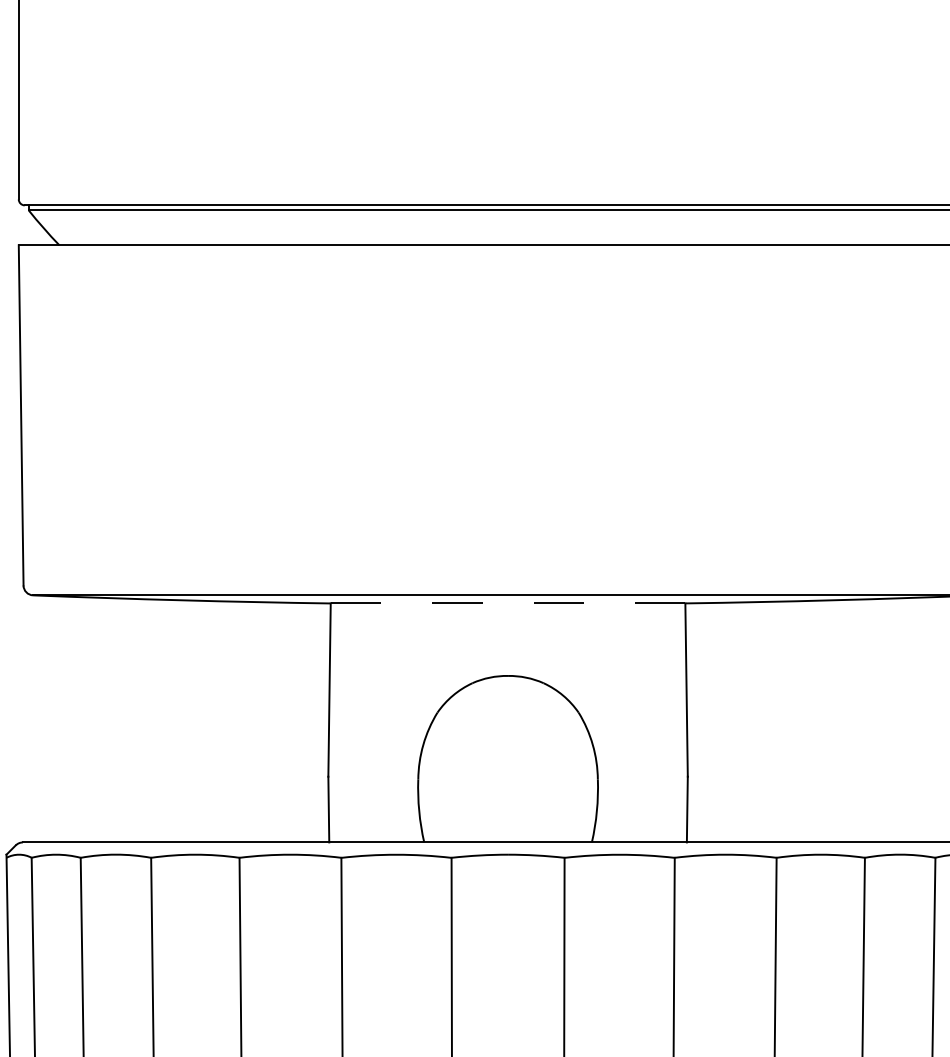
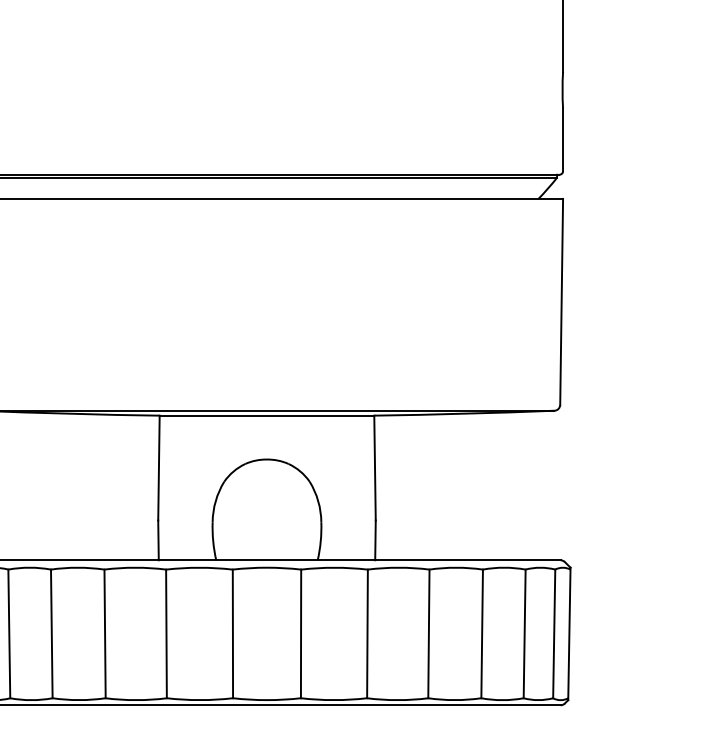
line: (508, 603) -> (267, 415), dashed -> solid

